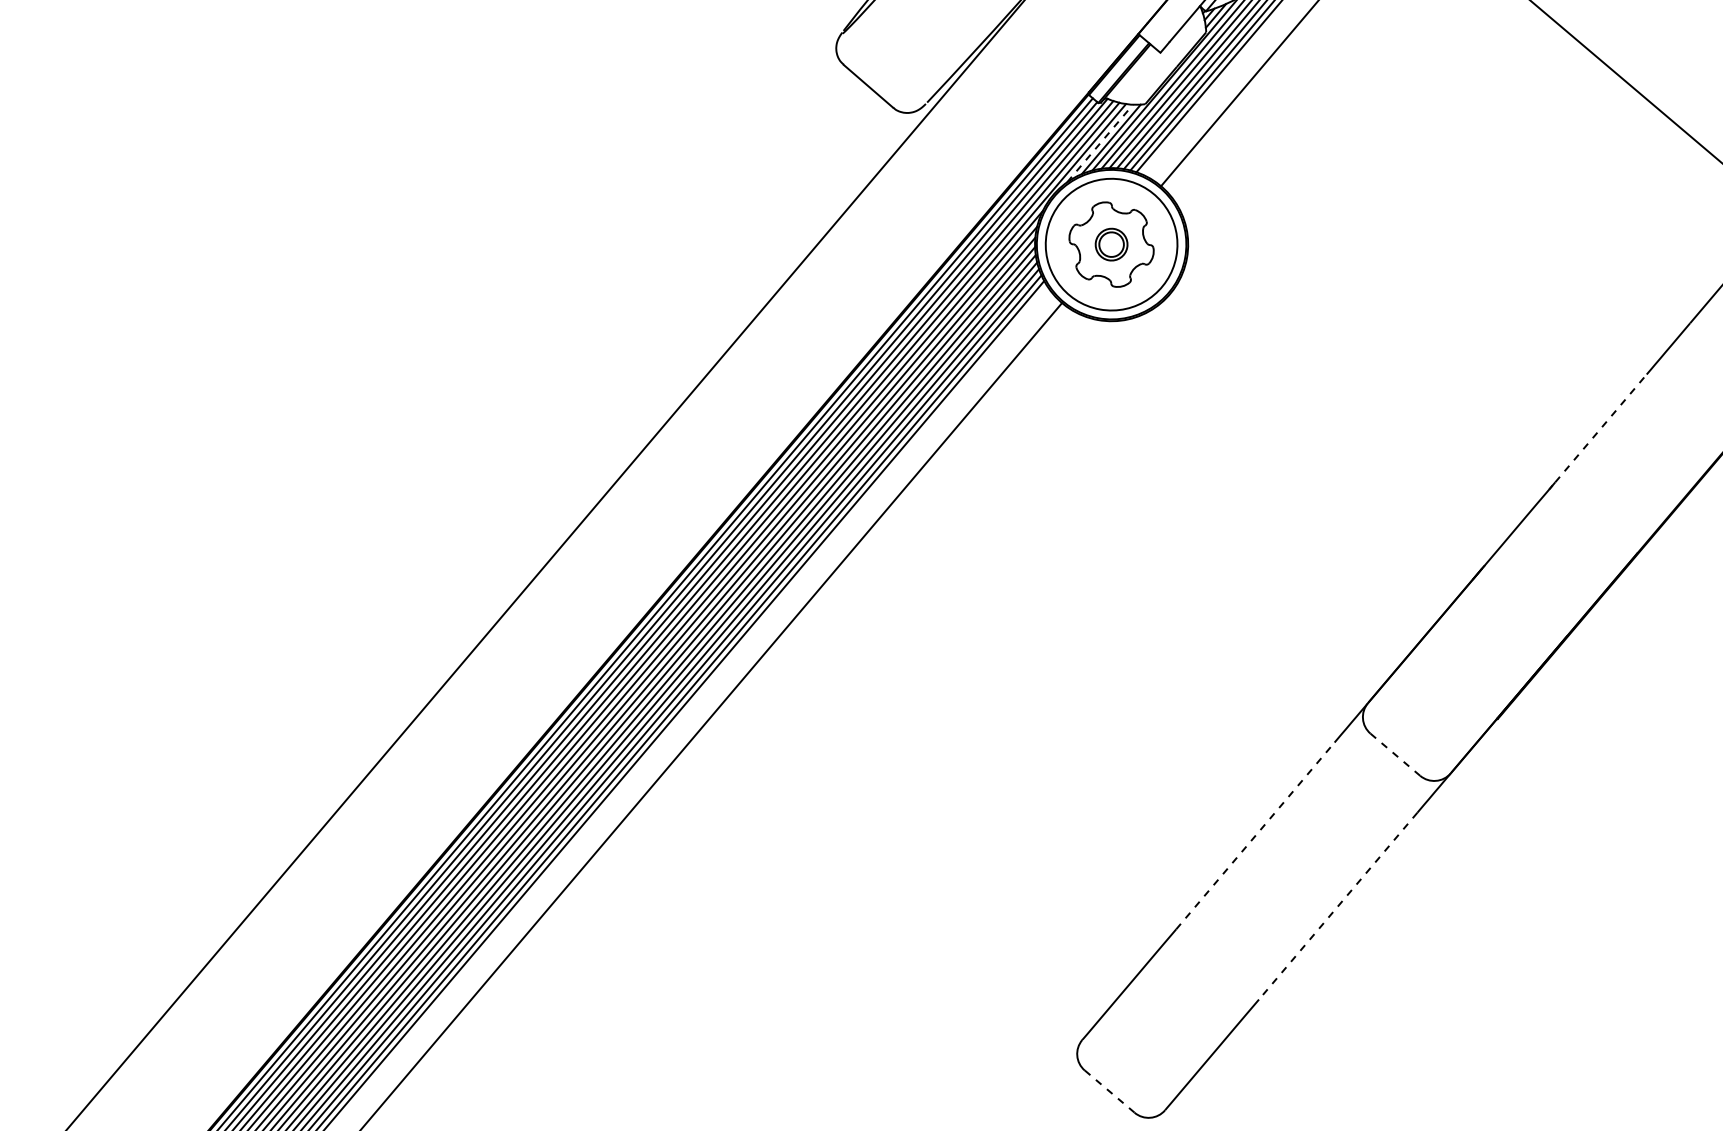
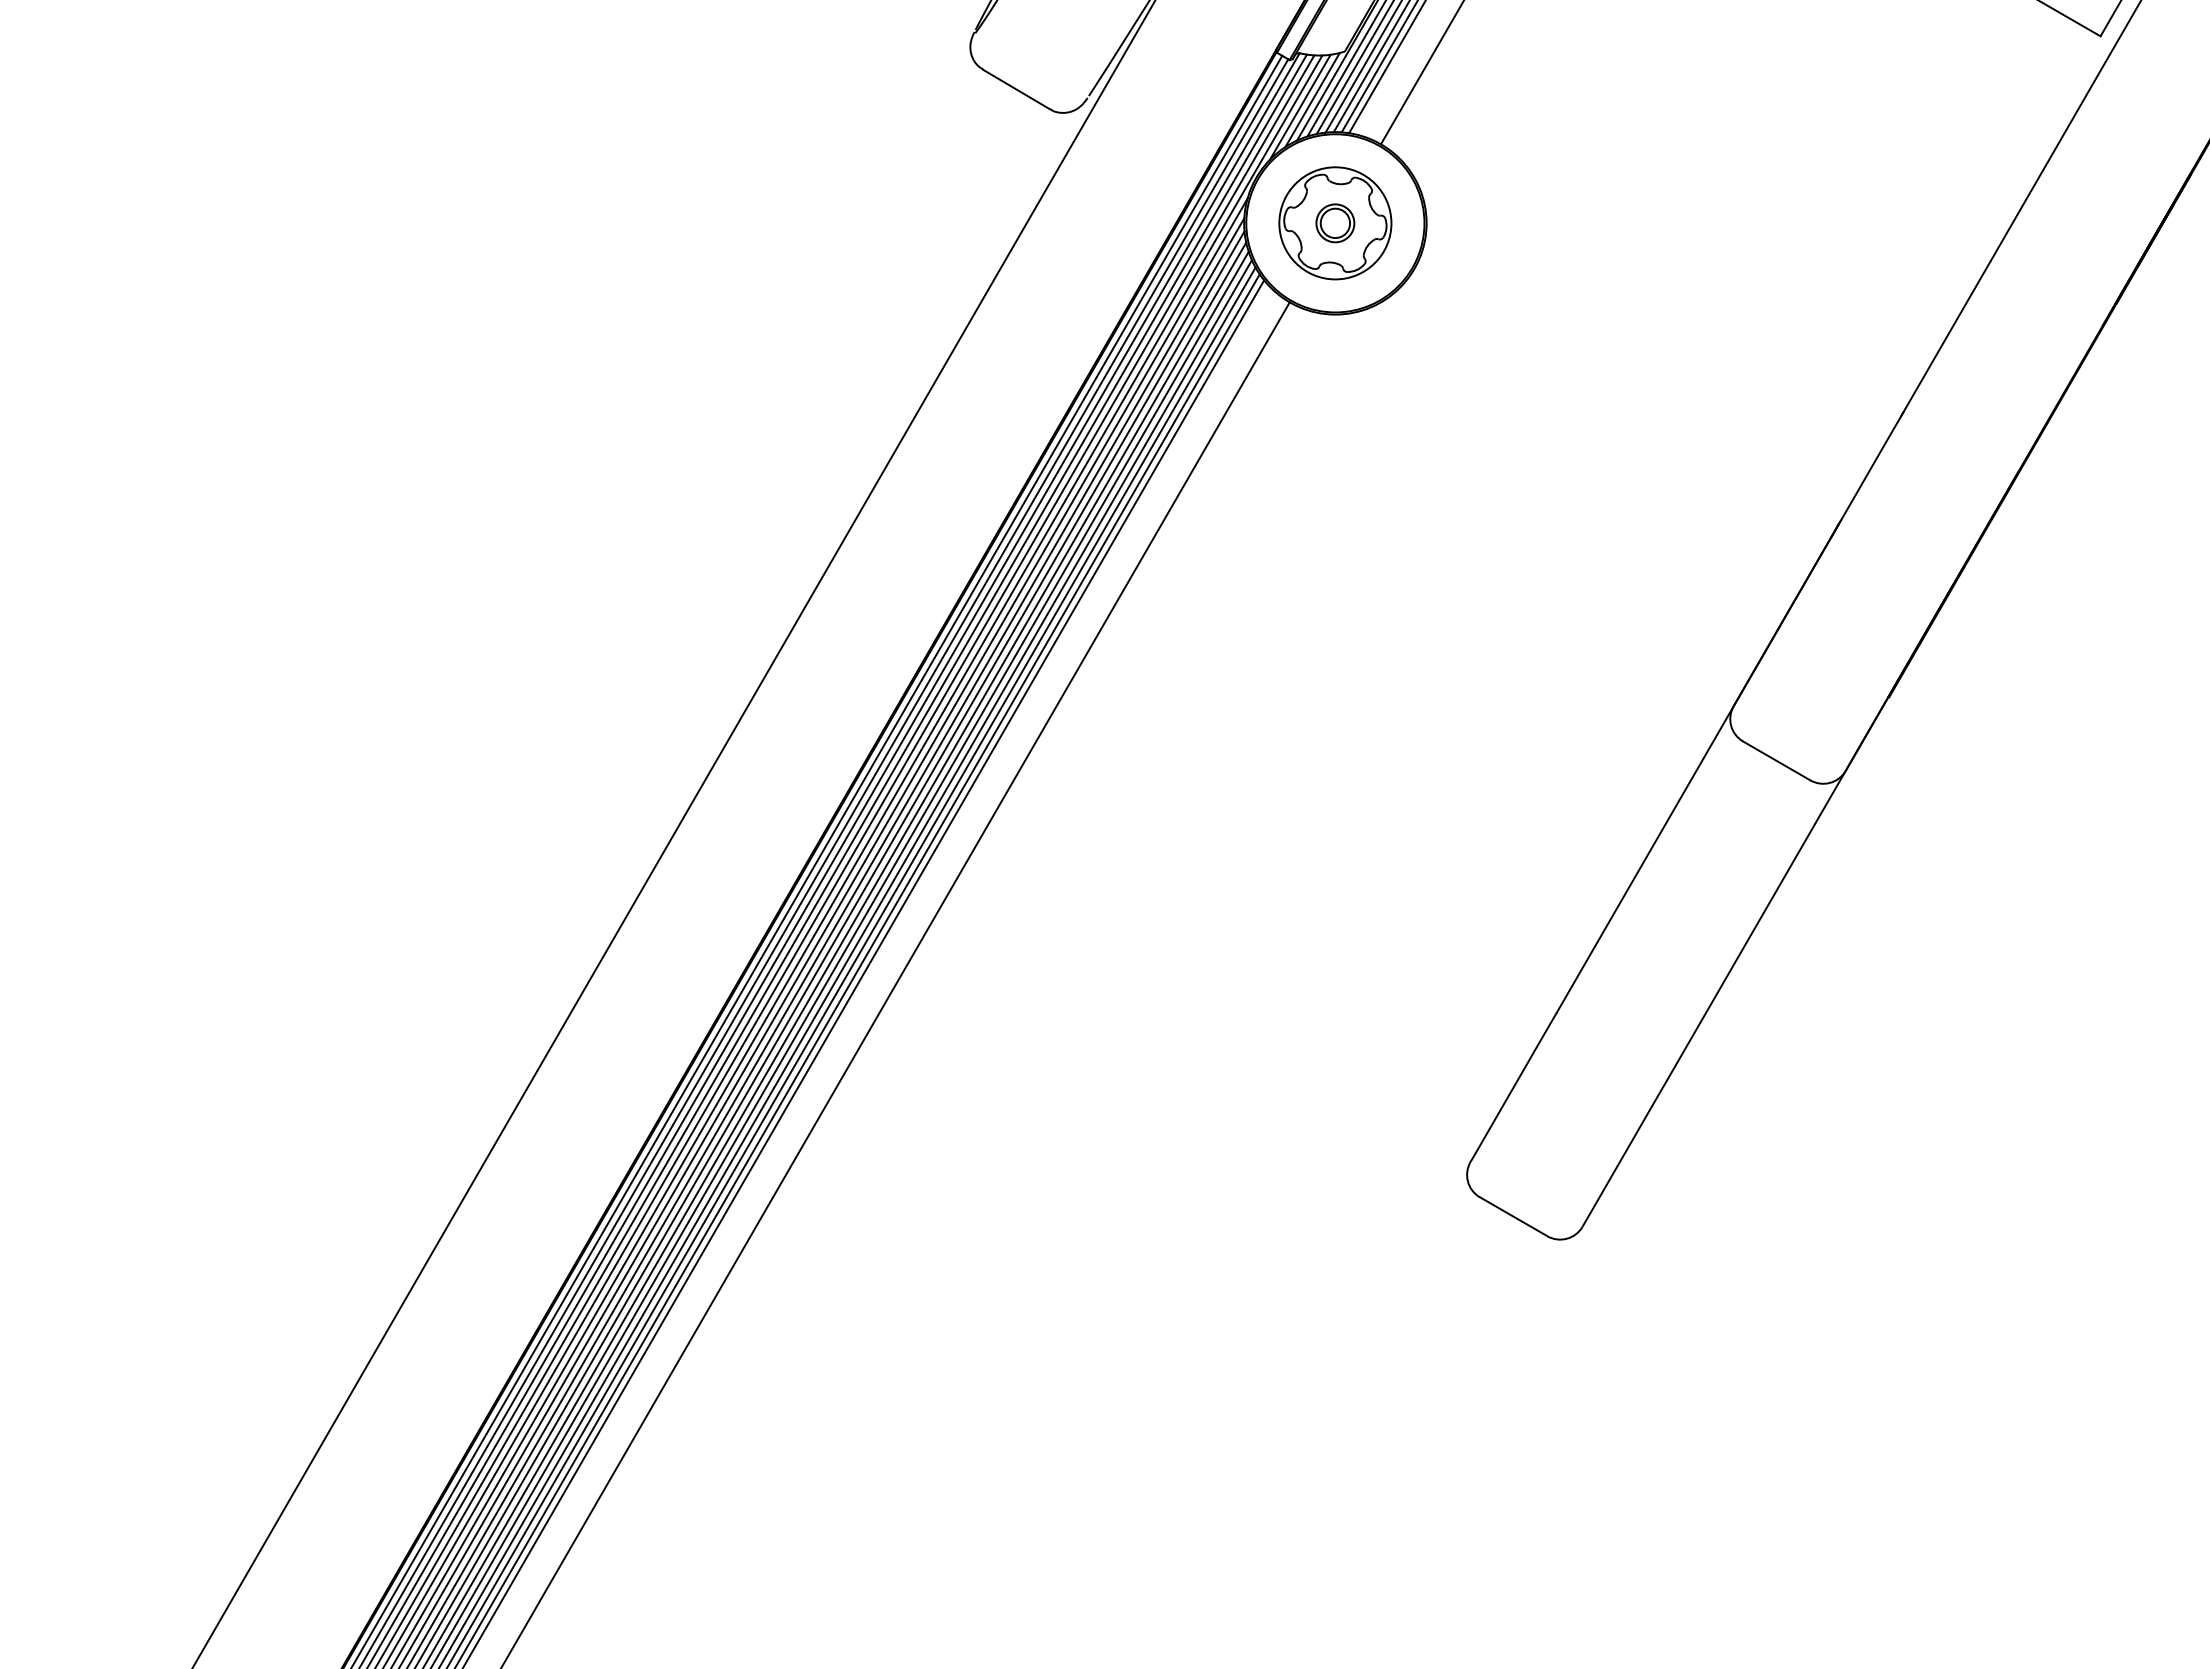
line: (1100, 143) -> (1300, 107), dashed -> solid
circle: (1111, 244) -> (1335, 223), size x0.71
line: (1601, 428) -> (1948, 334), dashed -> solid
line: (1395, 754) -> (1776, 760), dashed -> solid
line: (1255, 835) -> (1629, 885), dashed -> solid
line: (1337, 905) -> (1741, 950), dashed -> solid
line: (1109, 1091) -> (1513, 1216), dashed -> solid

